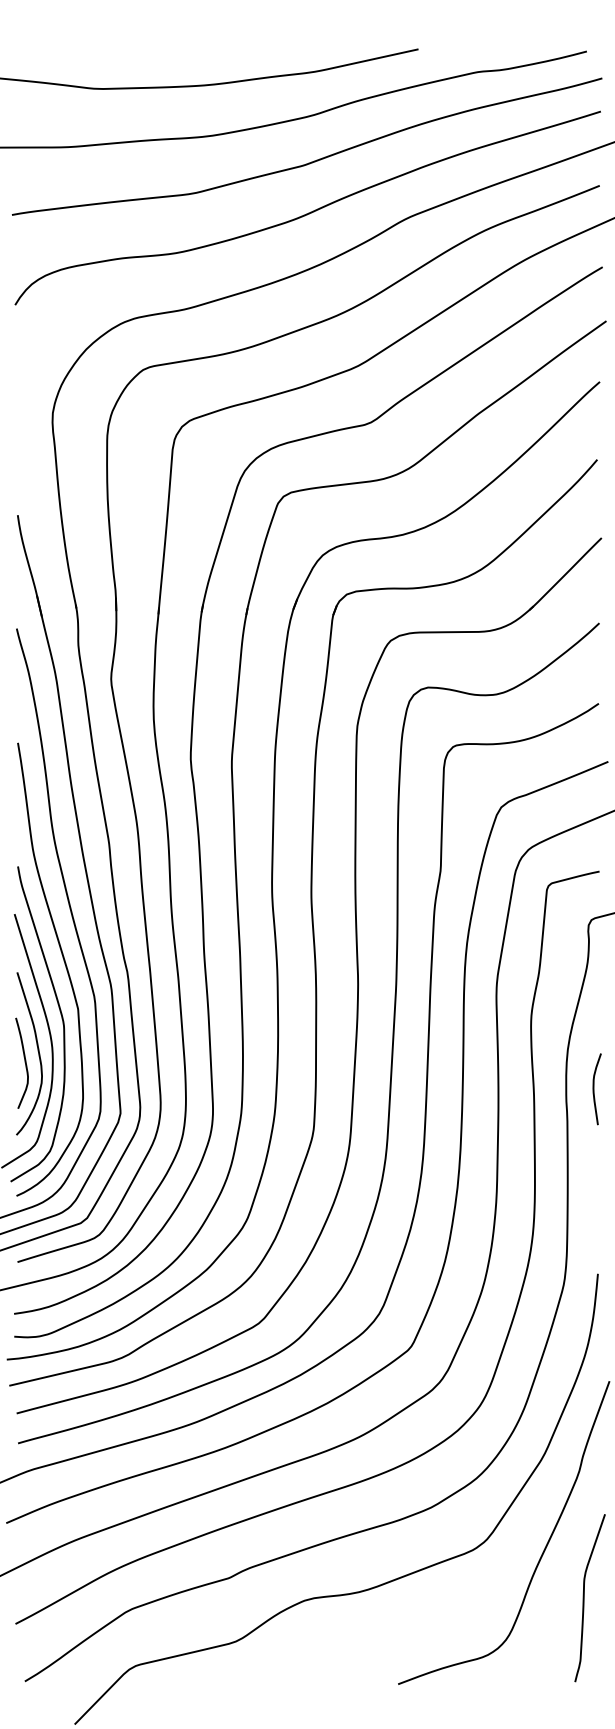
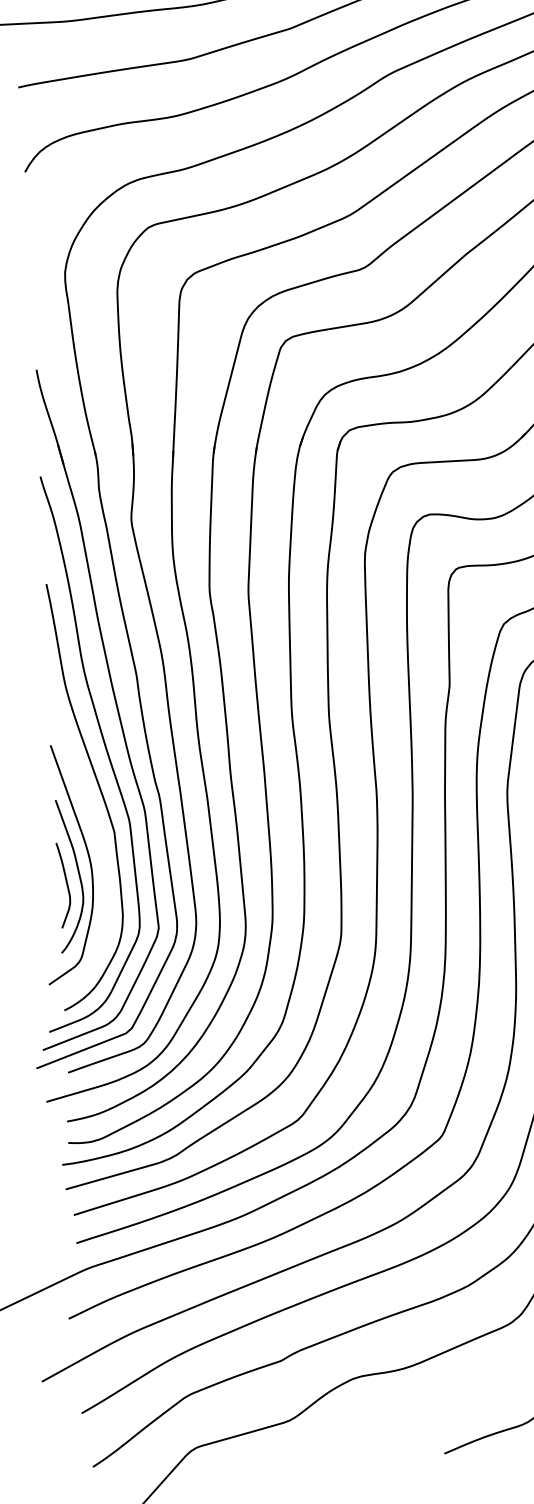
curve: (61, 1019) -> (99, 842), removed

